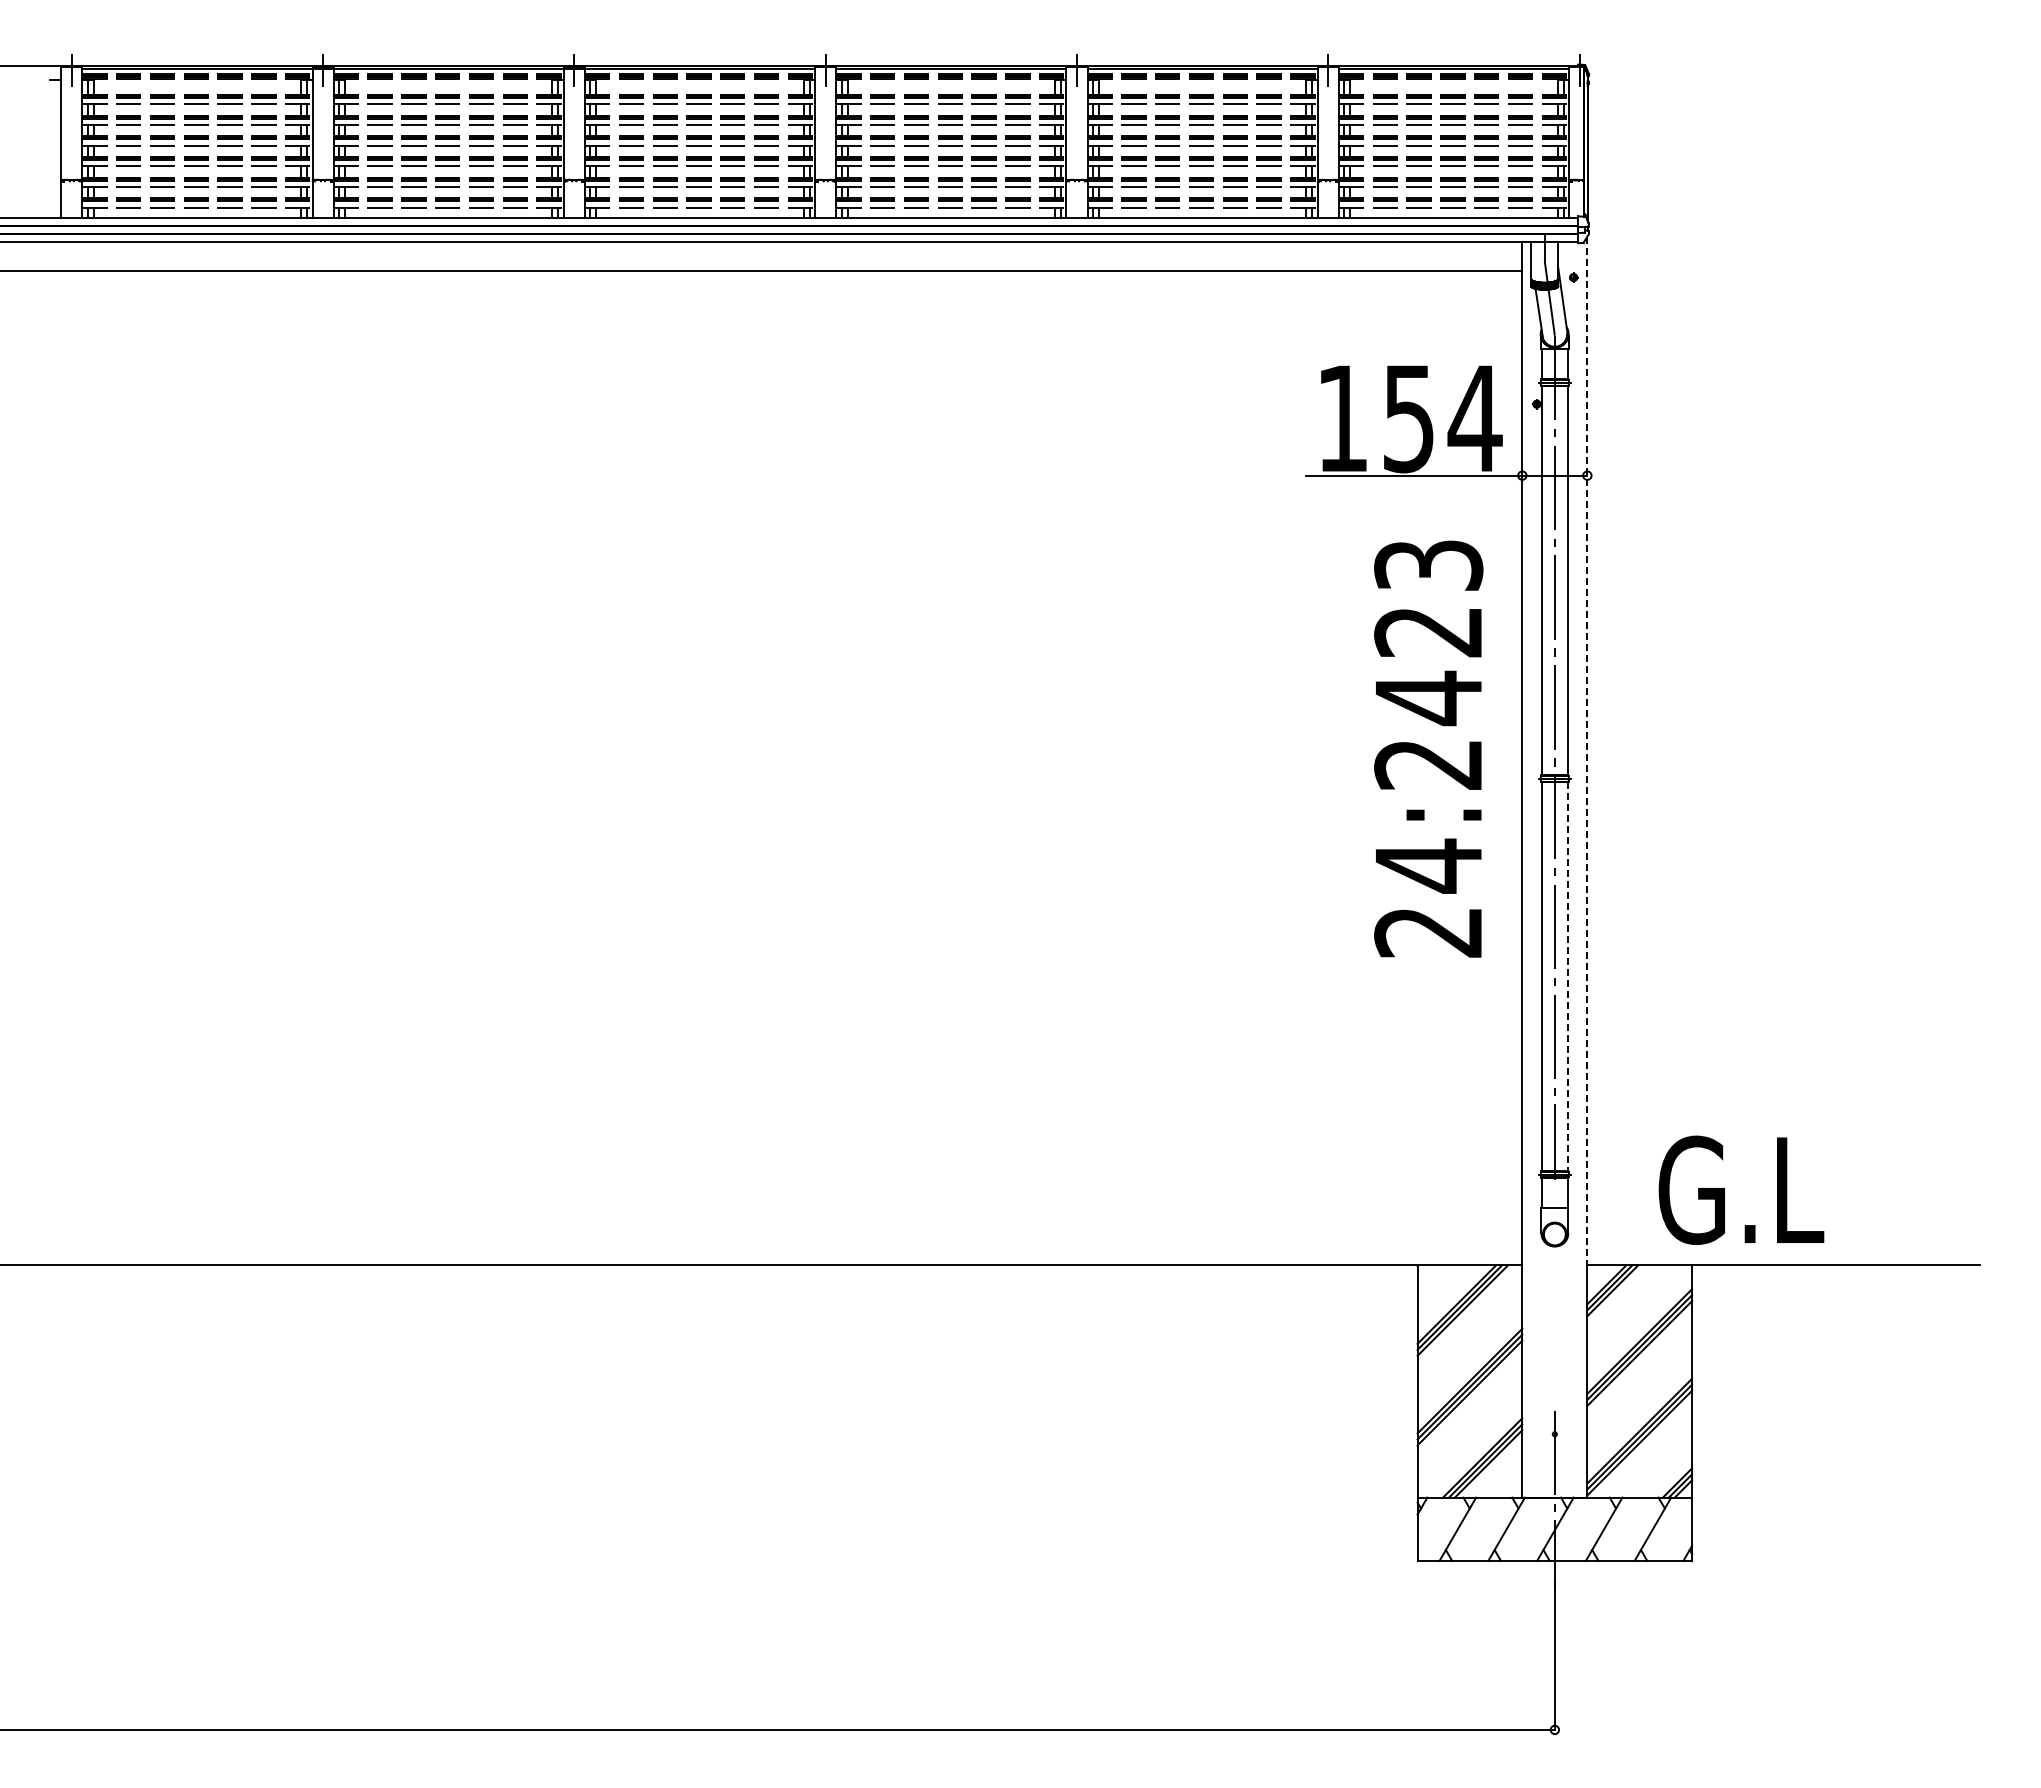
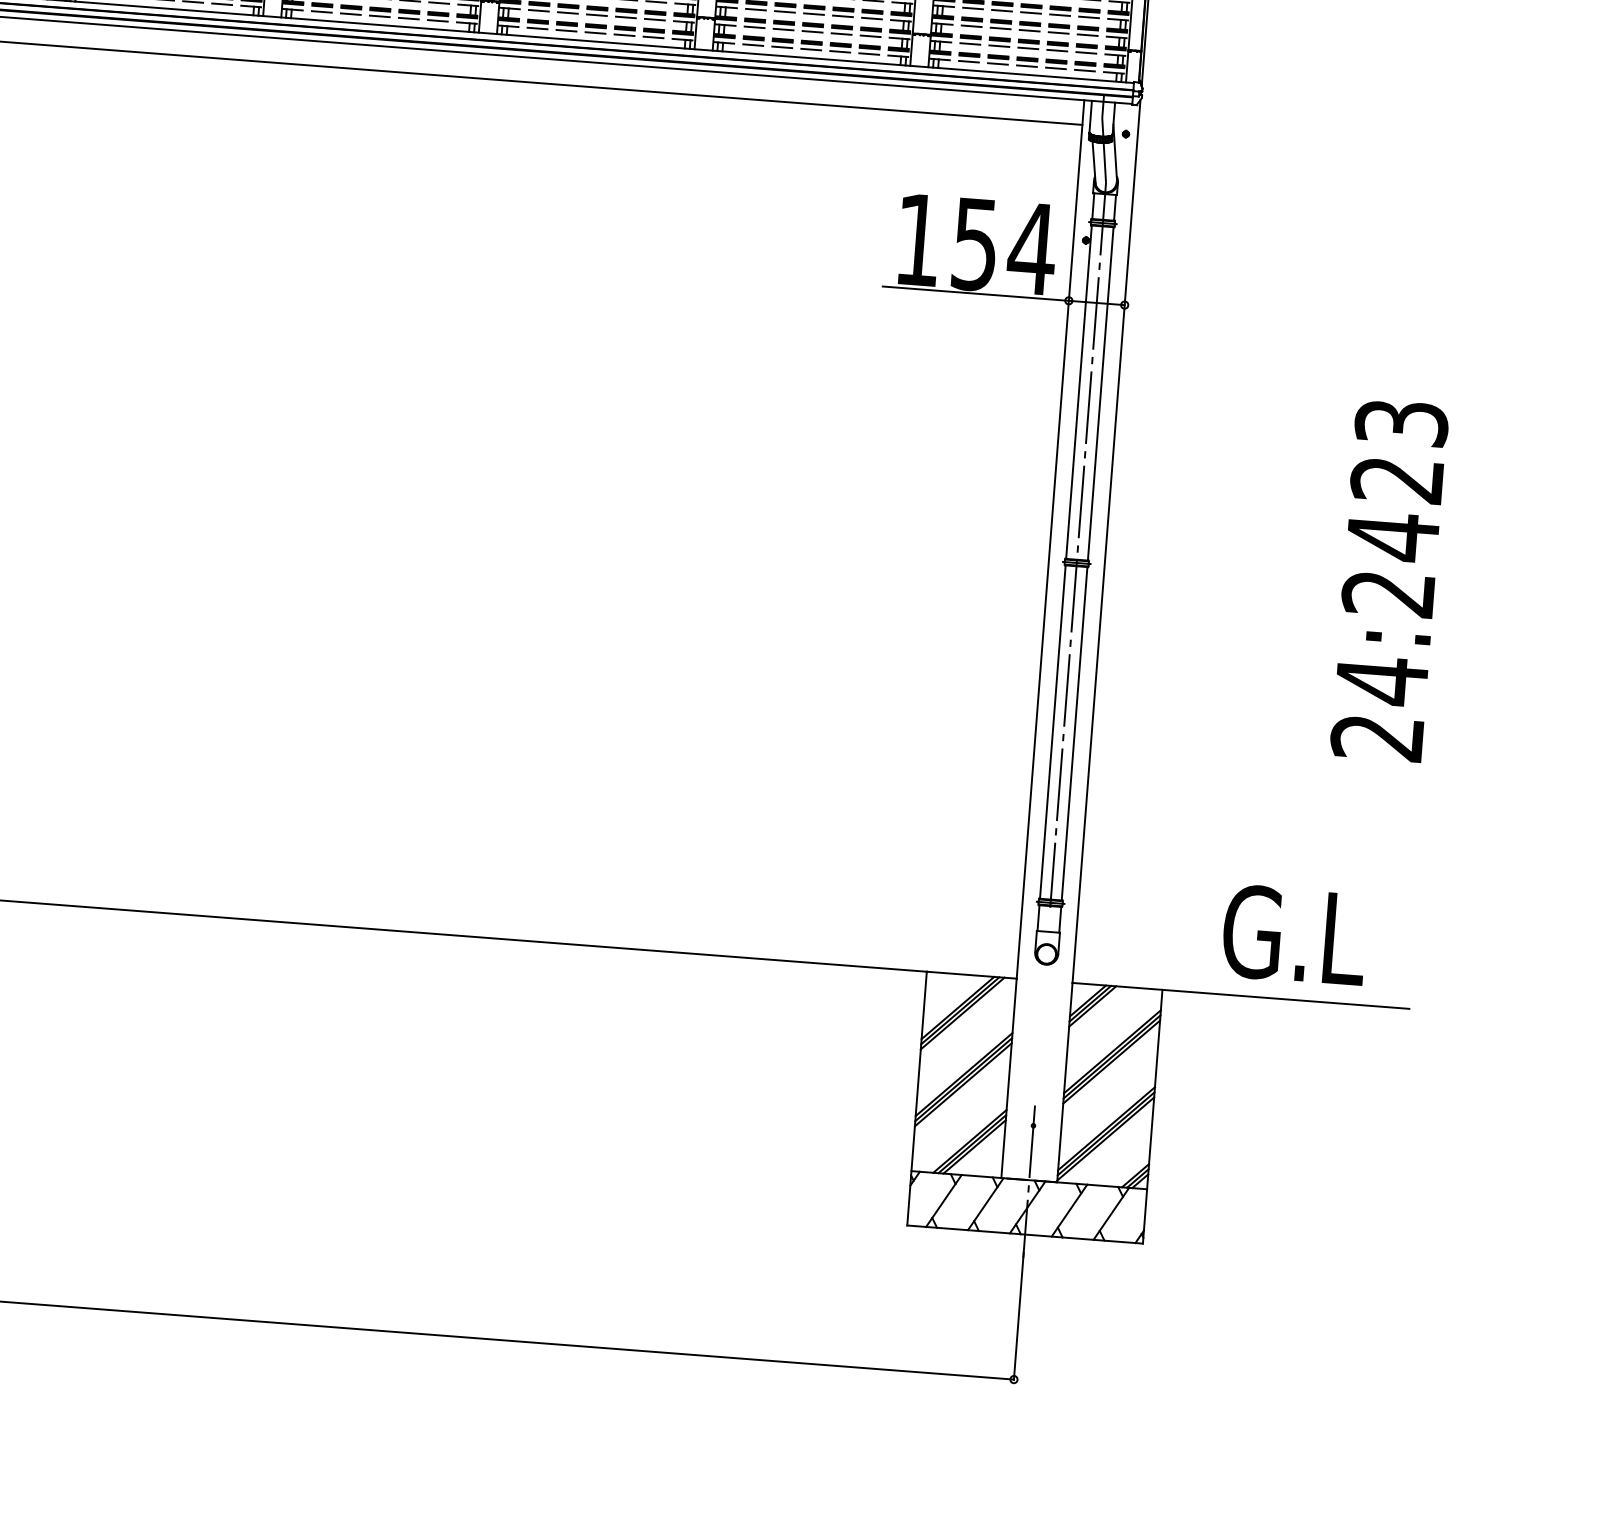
text: (1428, 748) -> (1389, 580), moved
line: (1587, 751) -> (1106, 541), dashed -> solid
line: (1567, 977) -> (1074, 734), dashed -> solid
text: (1741, 1189) -> (1294, 934), moved

